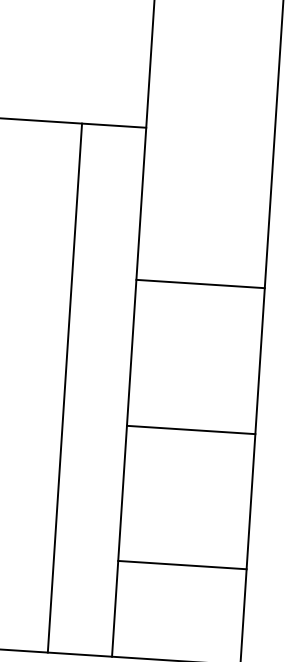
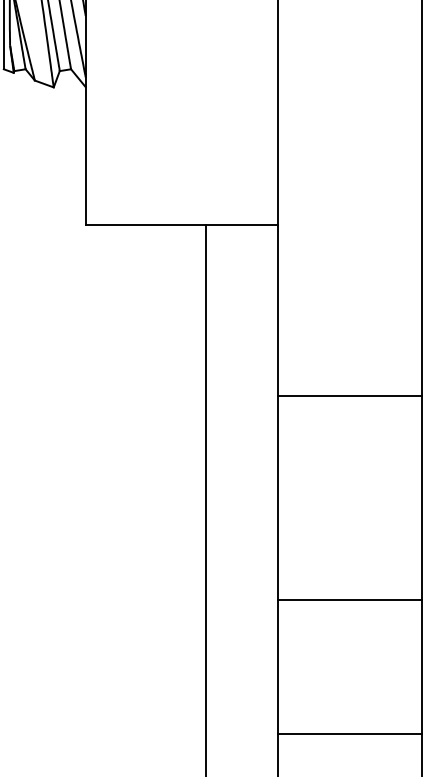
line: (191, 429) -> (350, 599), moved
line: (182, 565) -> (350, 734), moved

